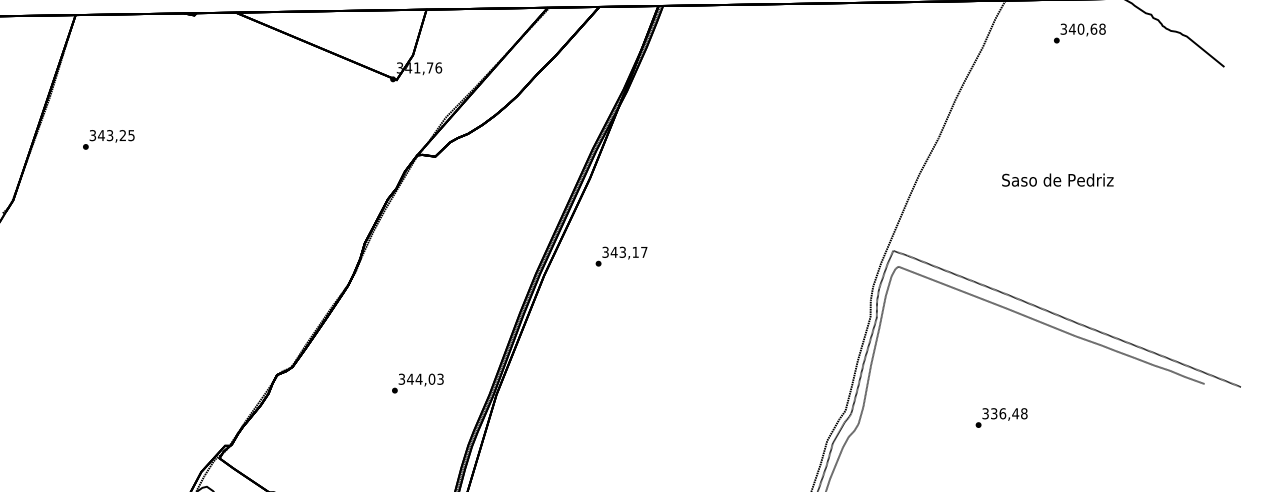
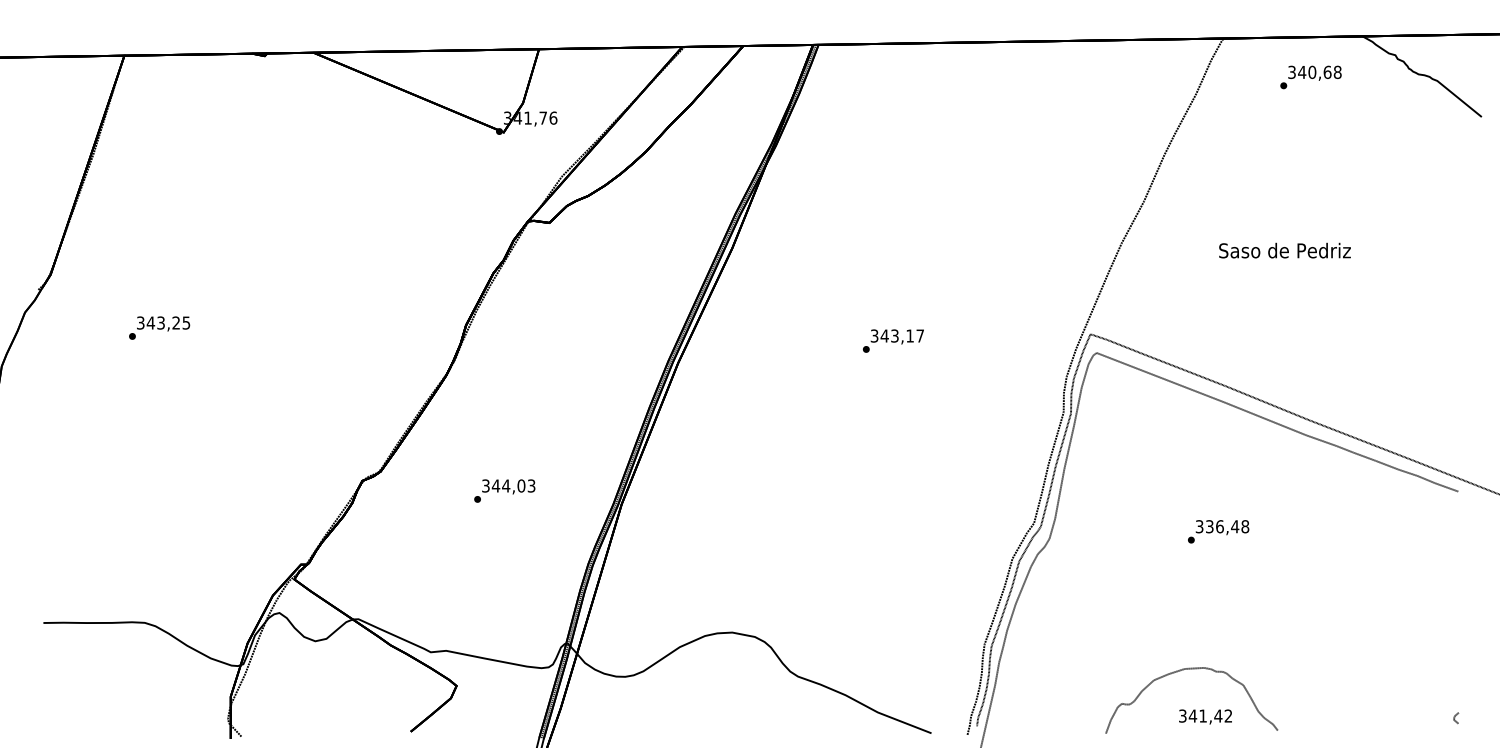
text: (108, 139) -> (159, 327), moved
text: (620, 256) -> (892, 340), moved
text: (417, 383) -> (504, 490), moved

